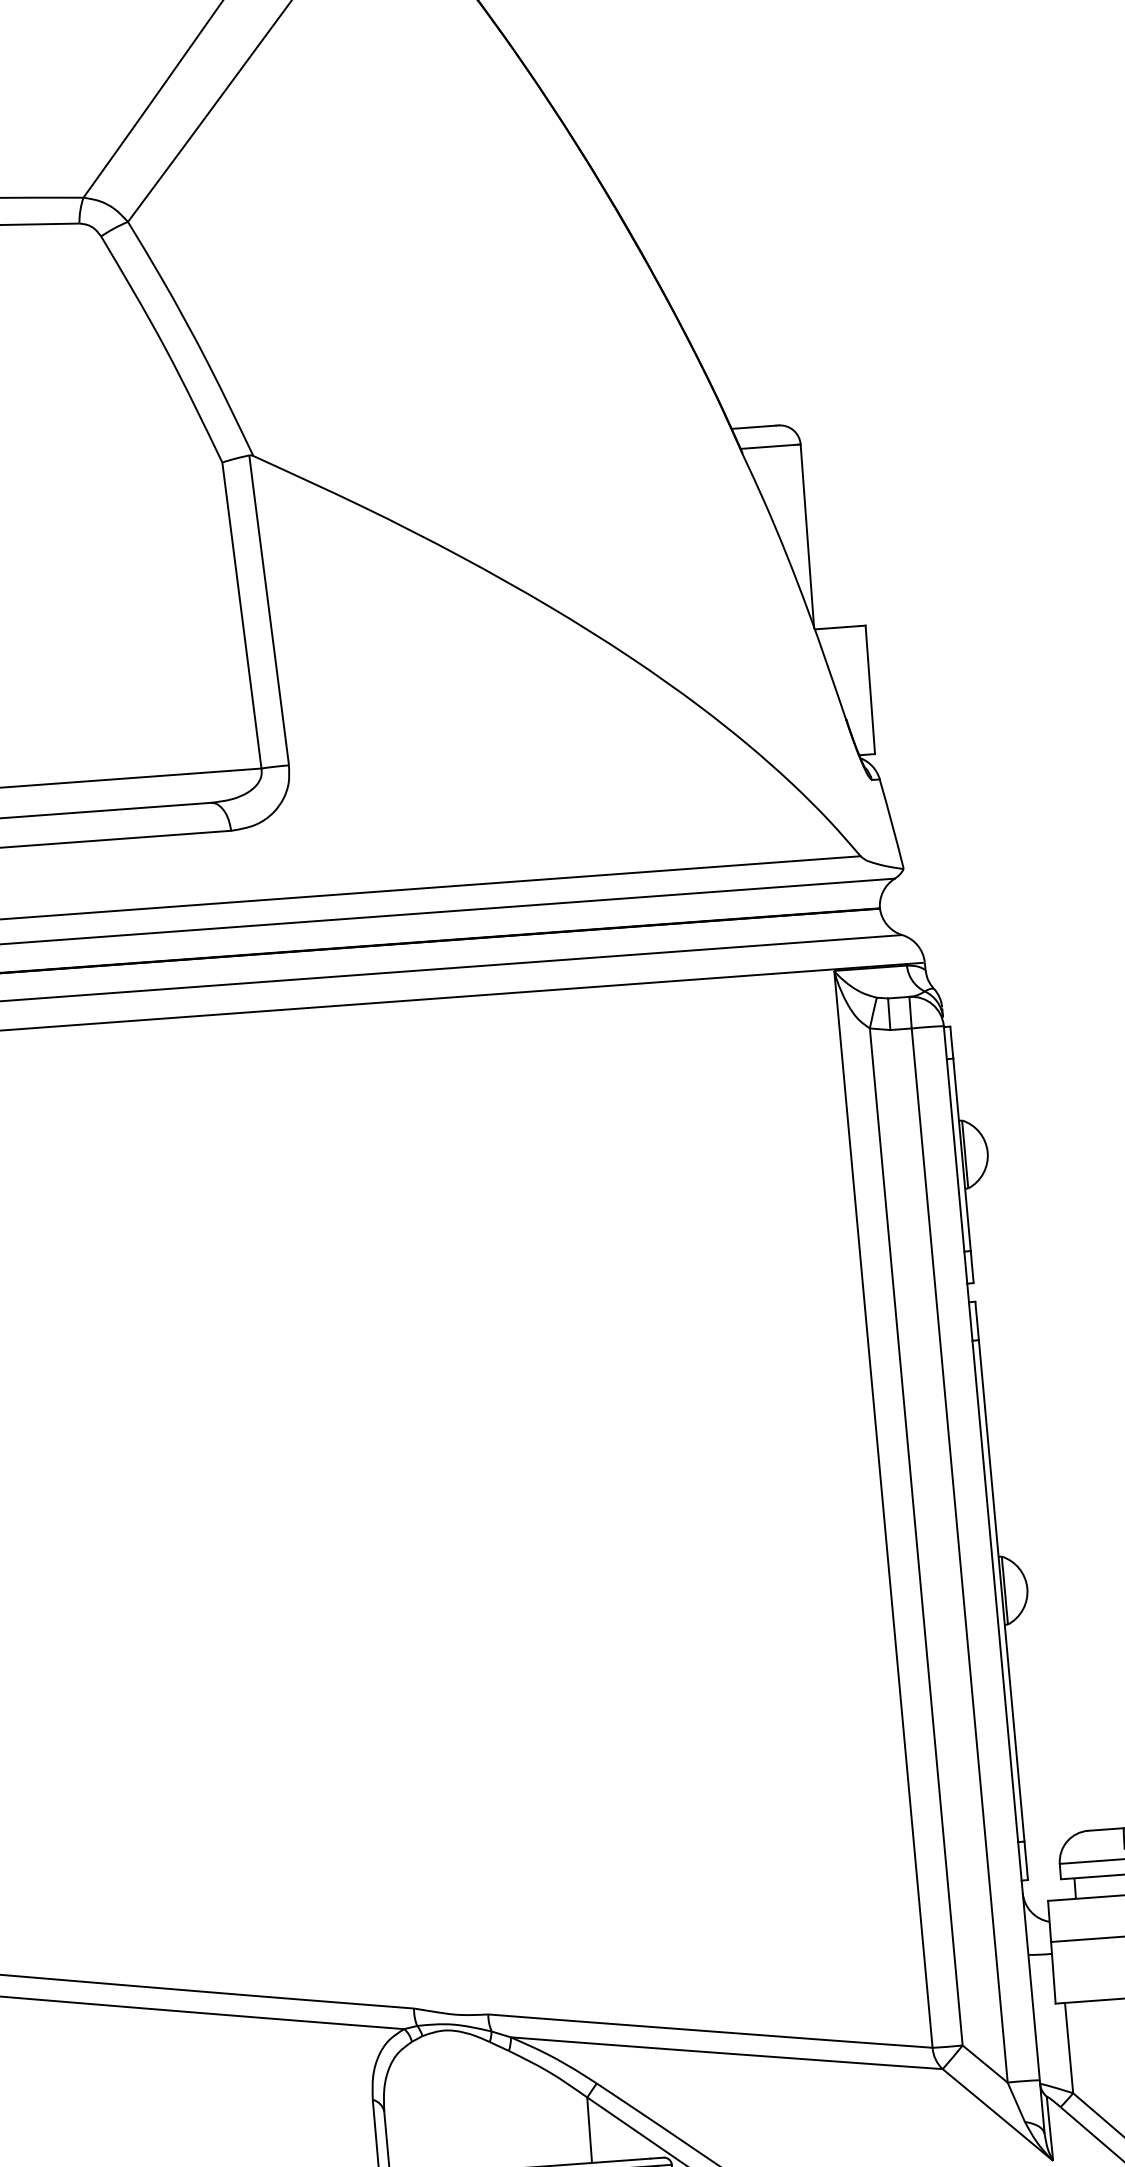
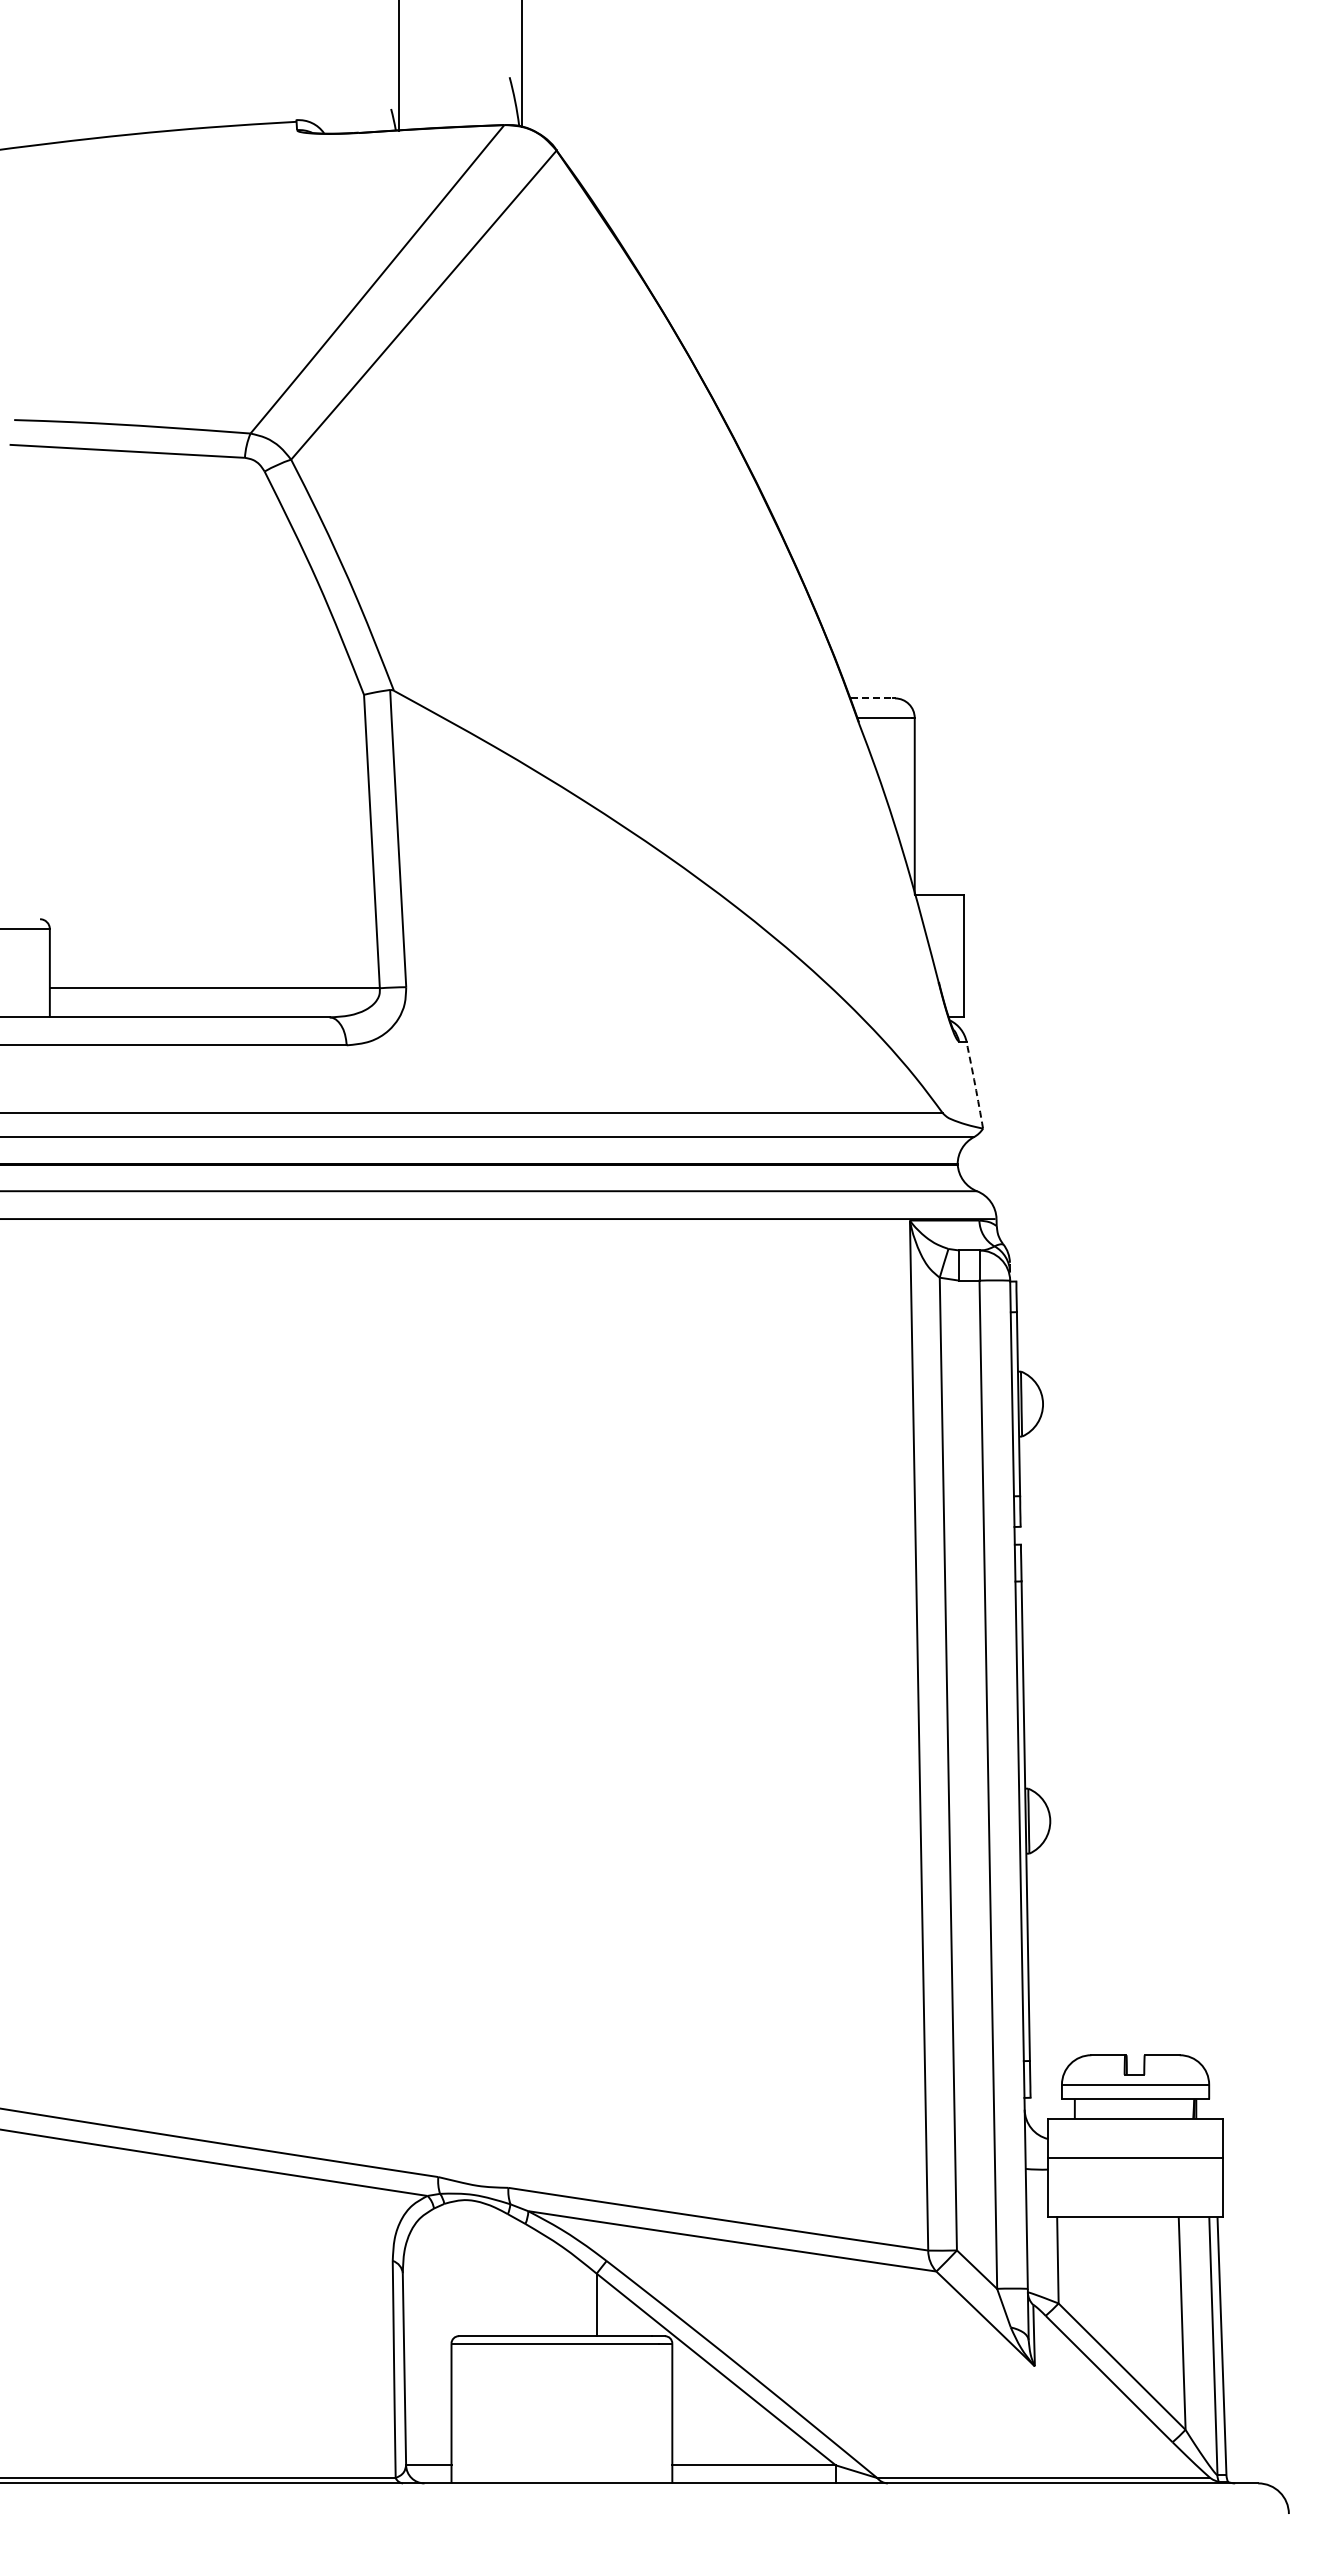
line: (754, 427) -> (872, 698), solid -> dashed
arc: (892, 824) -> (975, 1085), solid -> dashed

